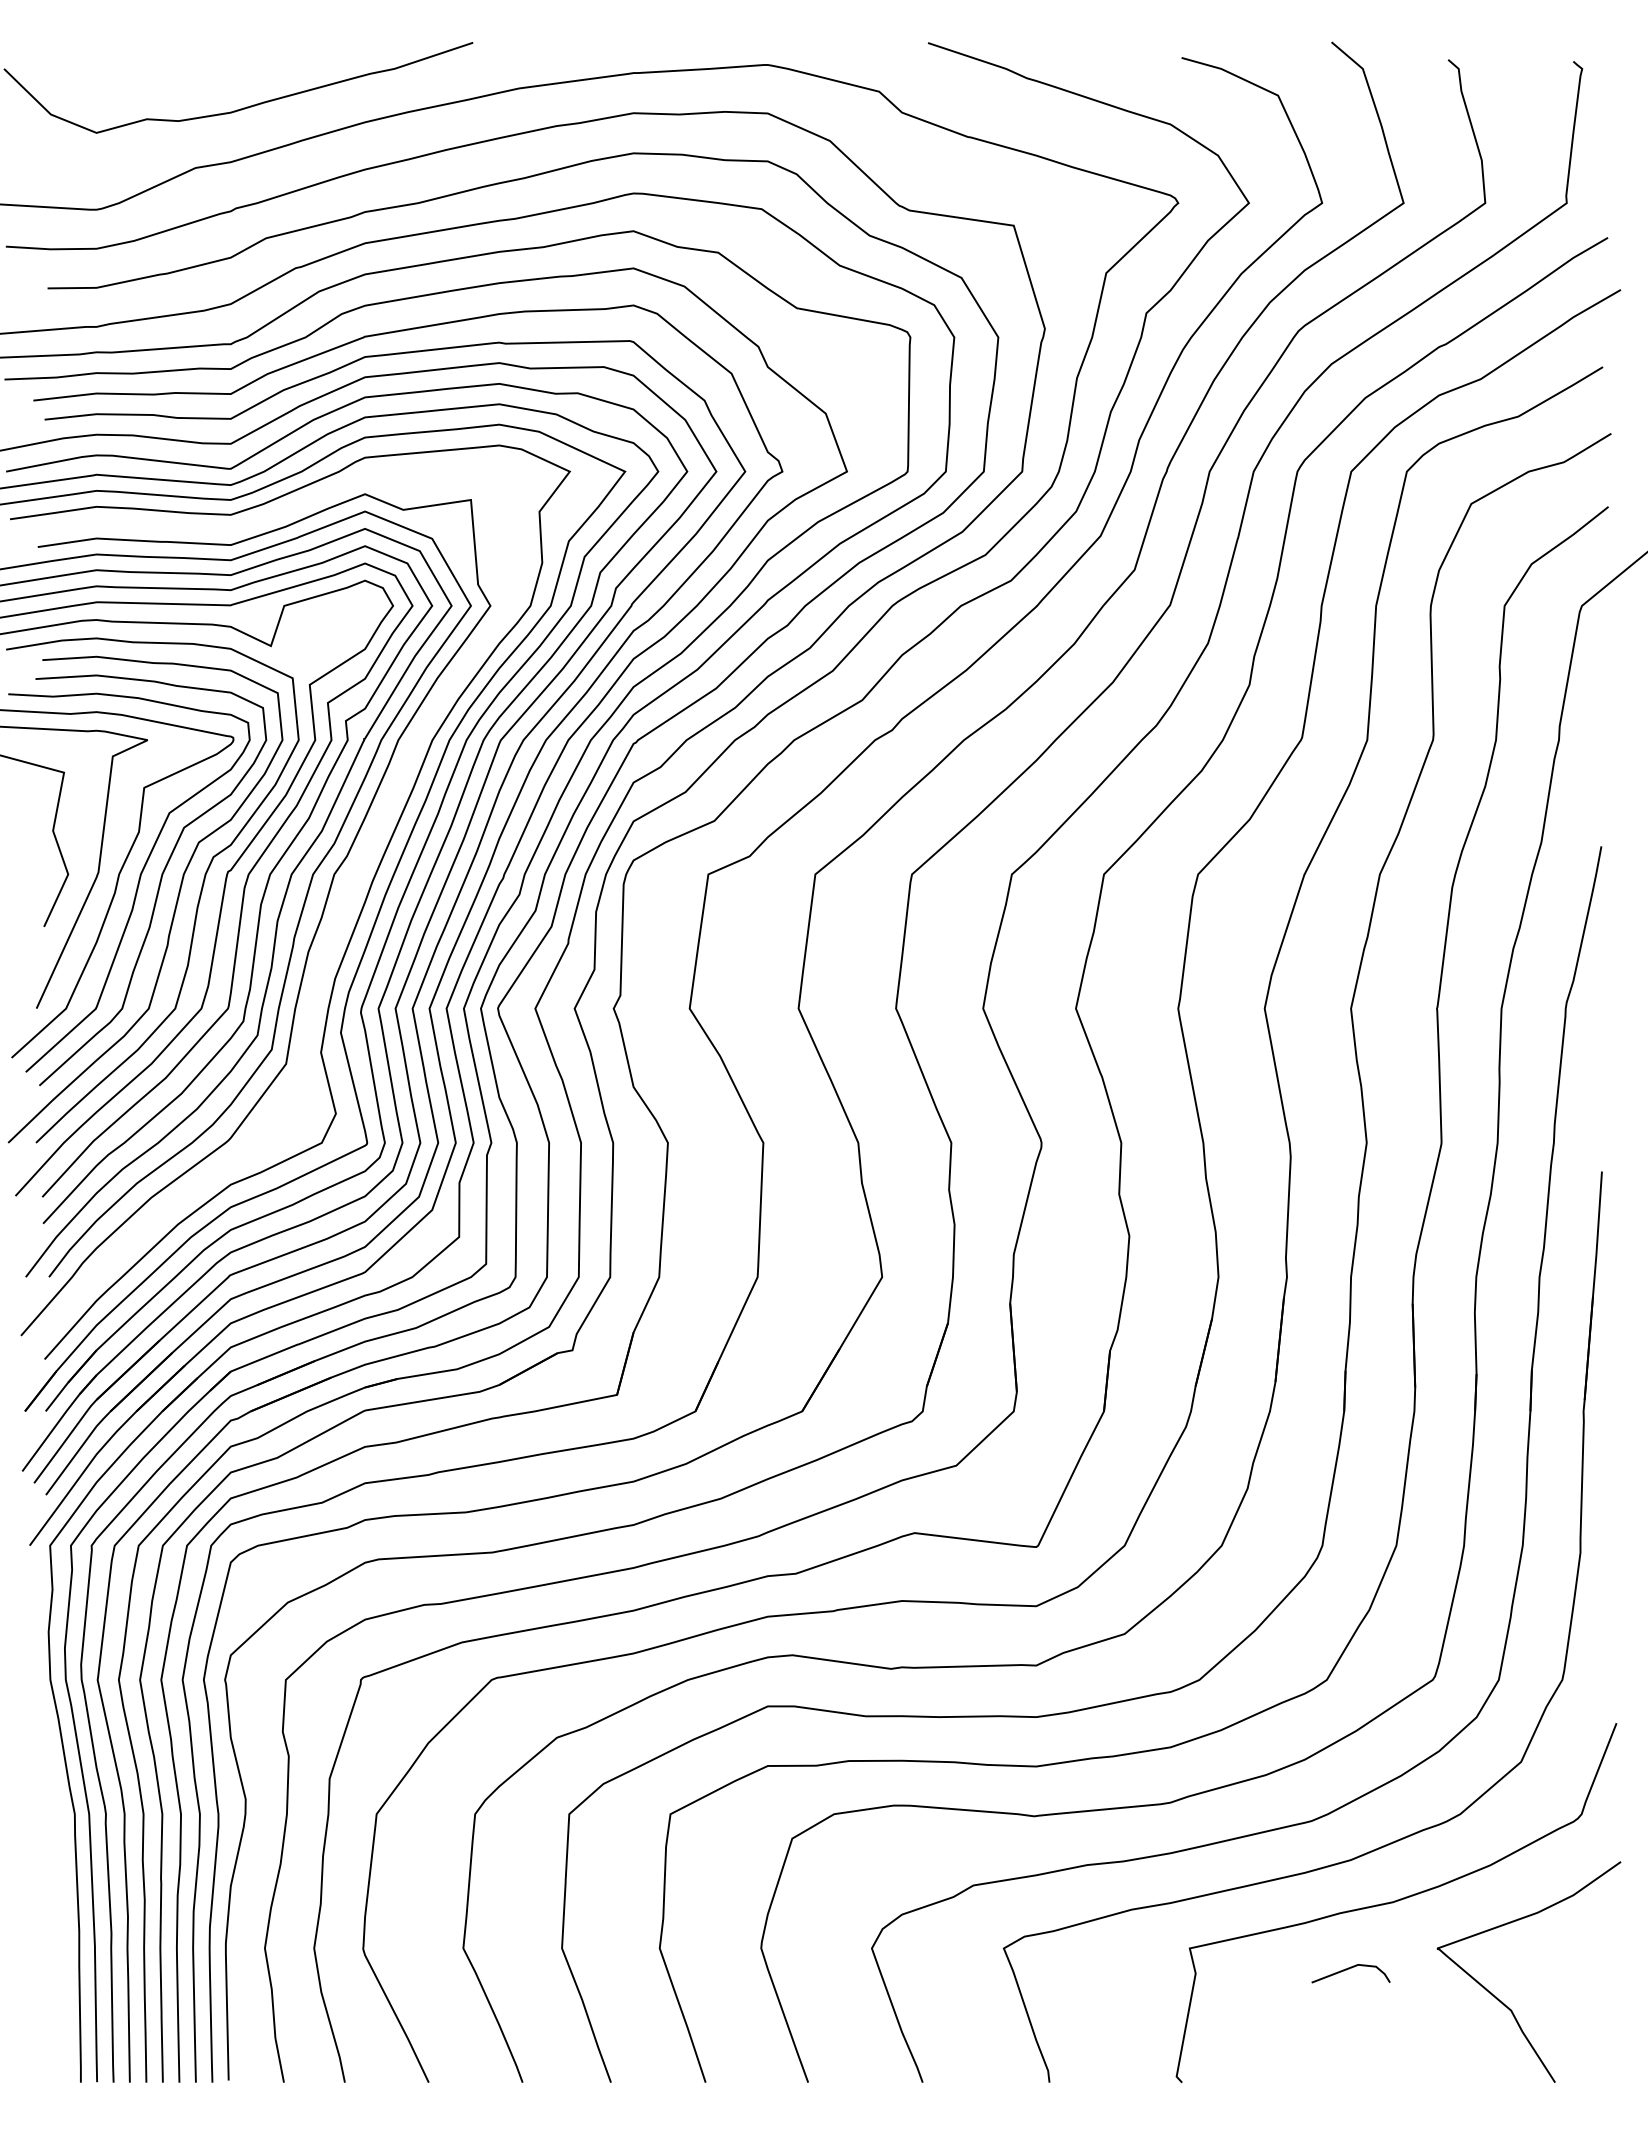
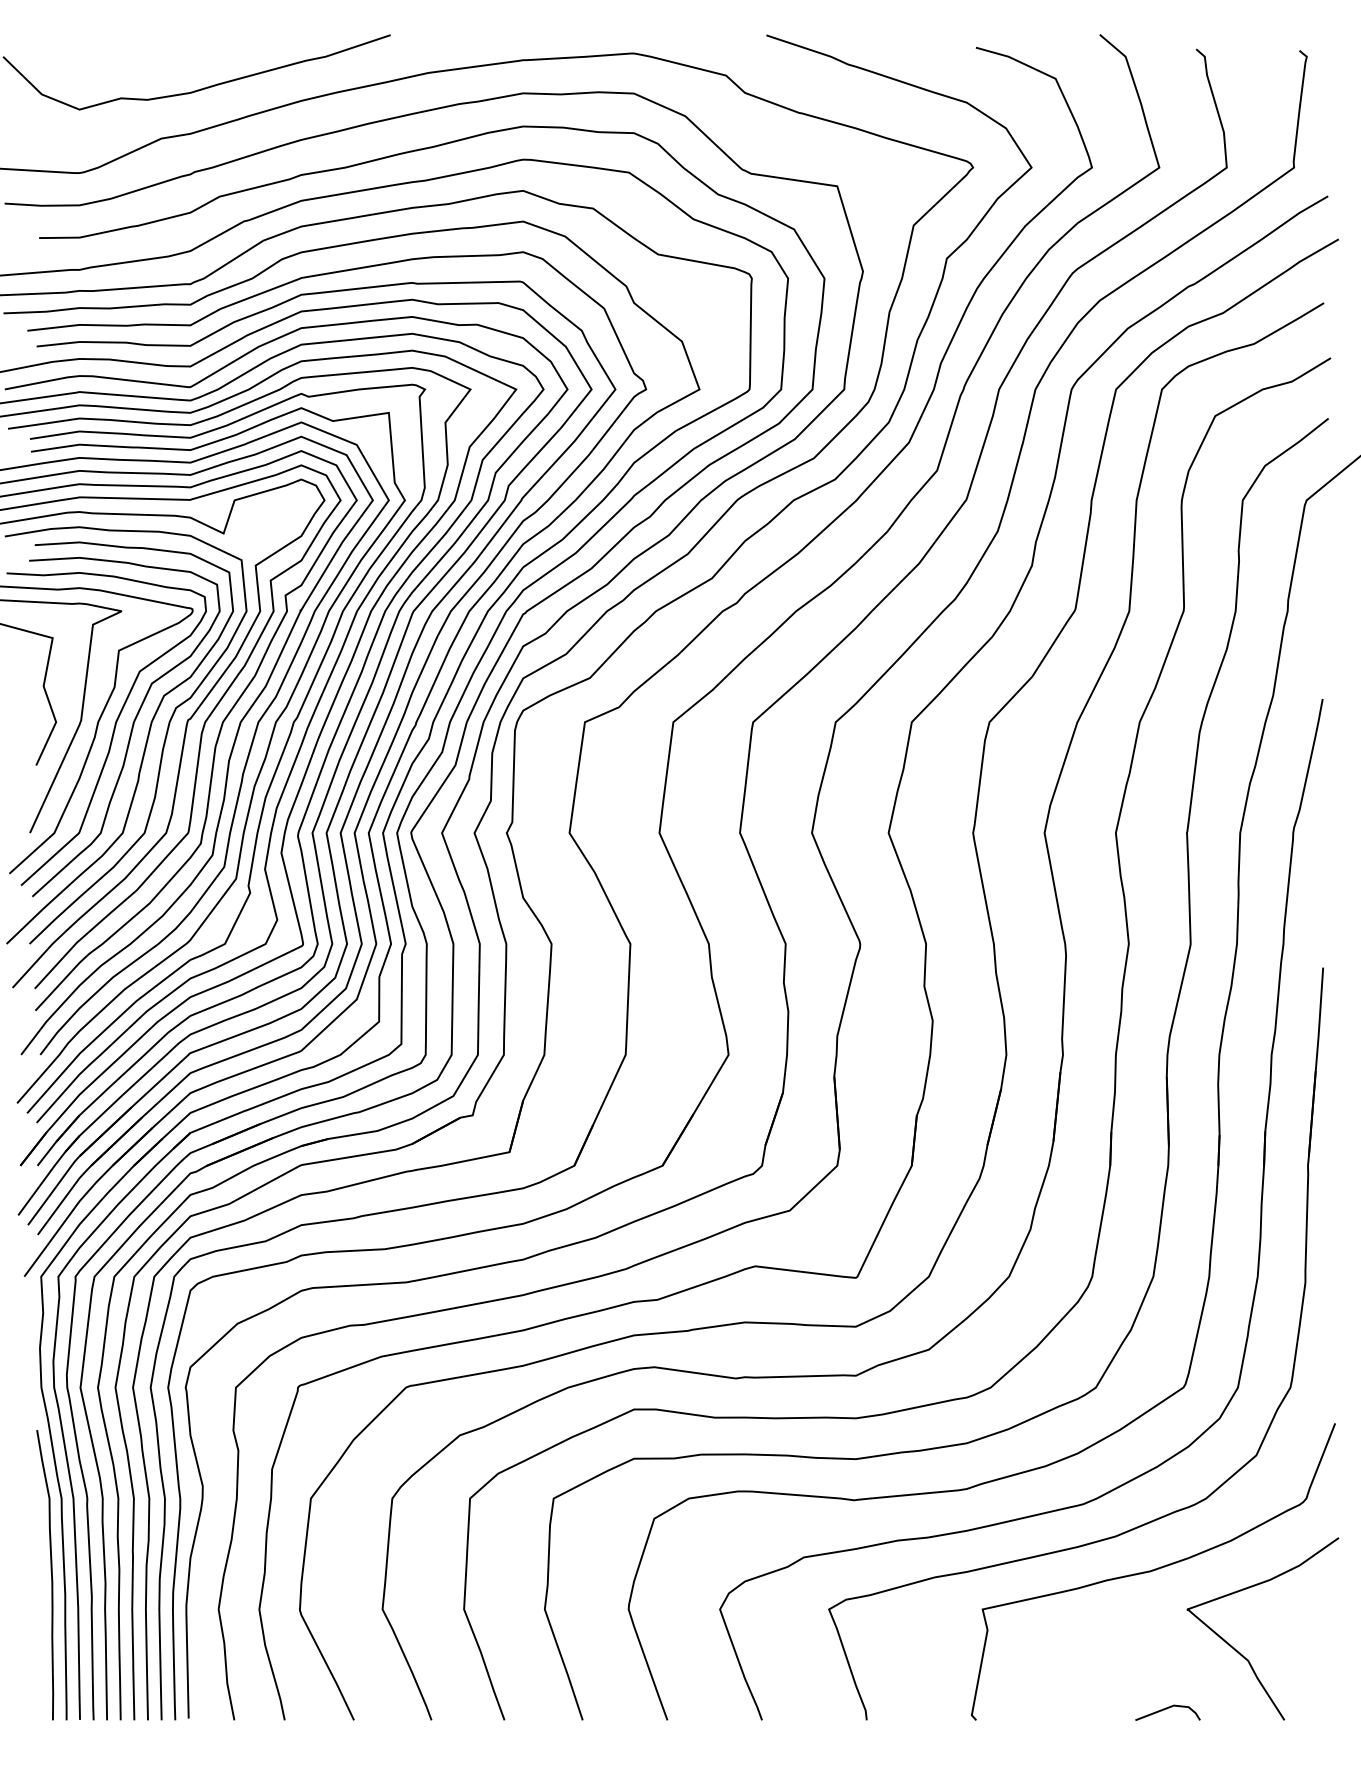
curve: (334, 929) -> (276, 767), added
curve: (62, 1906) -> (51, 1574), added
line: (1349, 1969) -> (1166, 1709), moved

